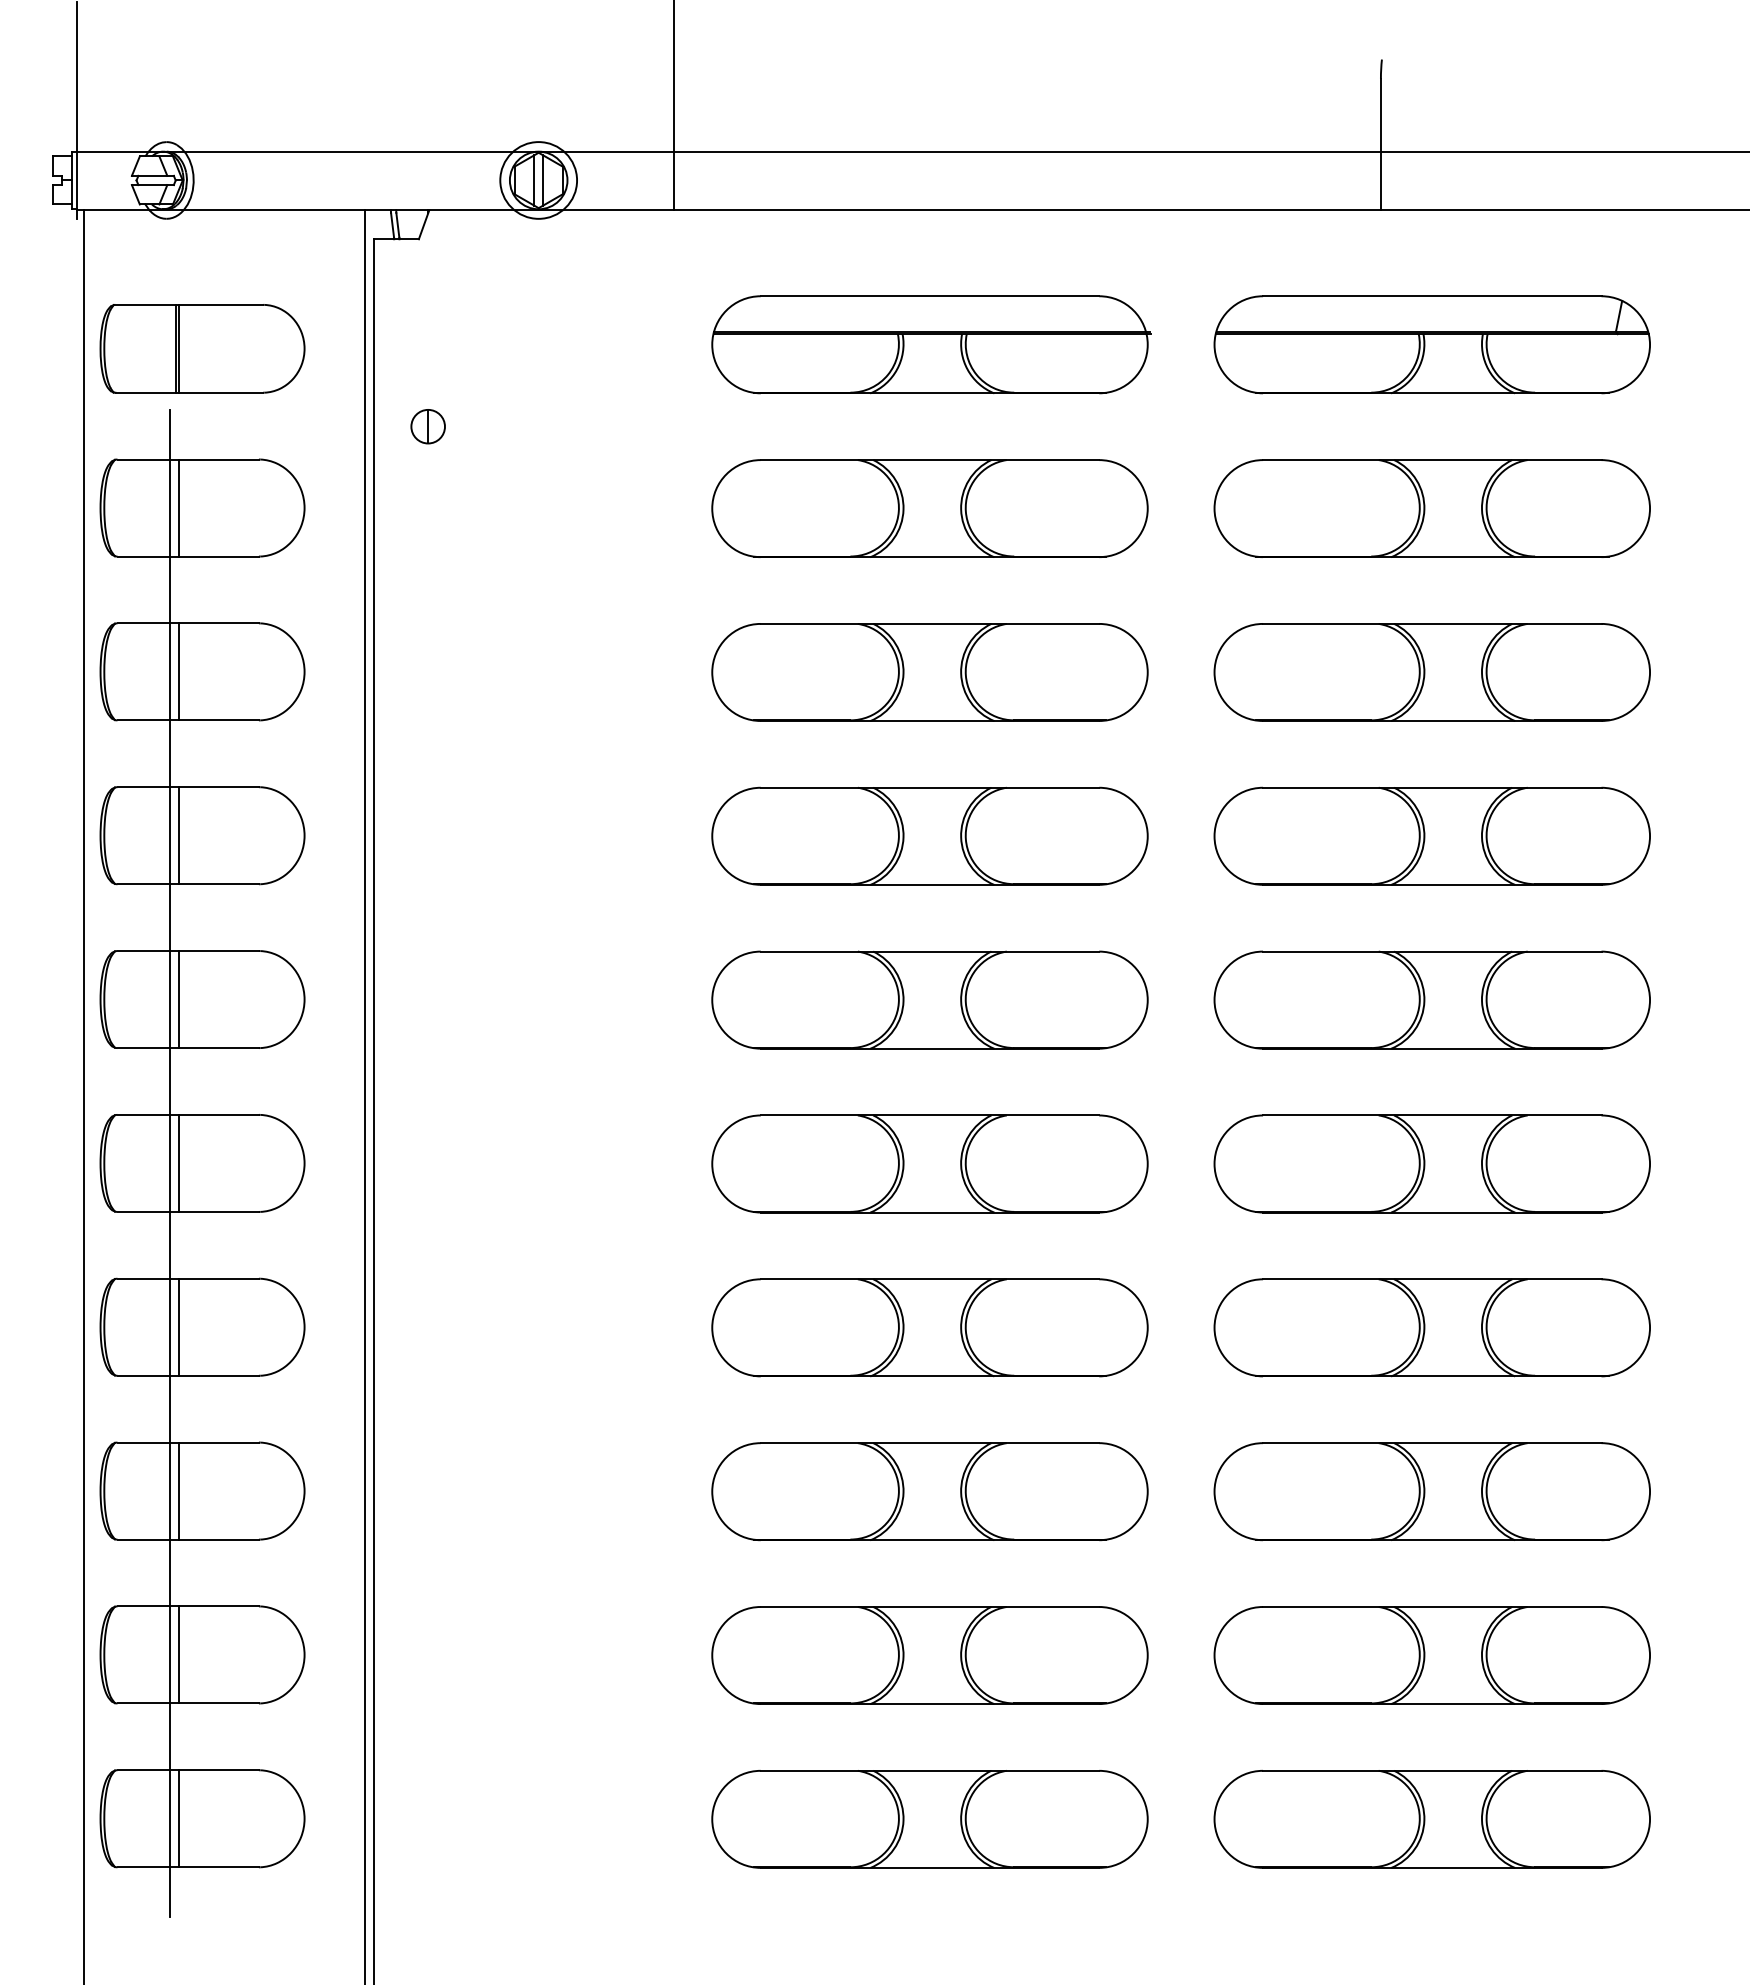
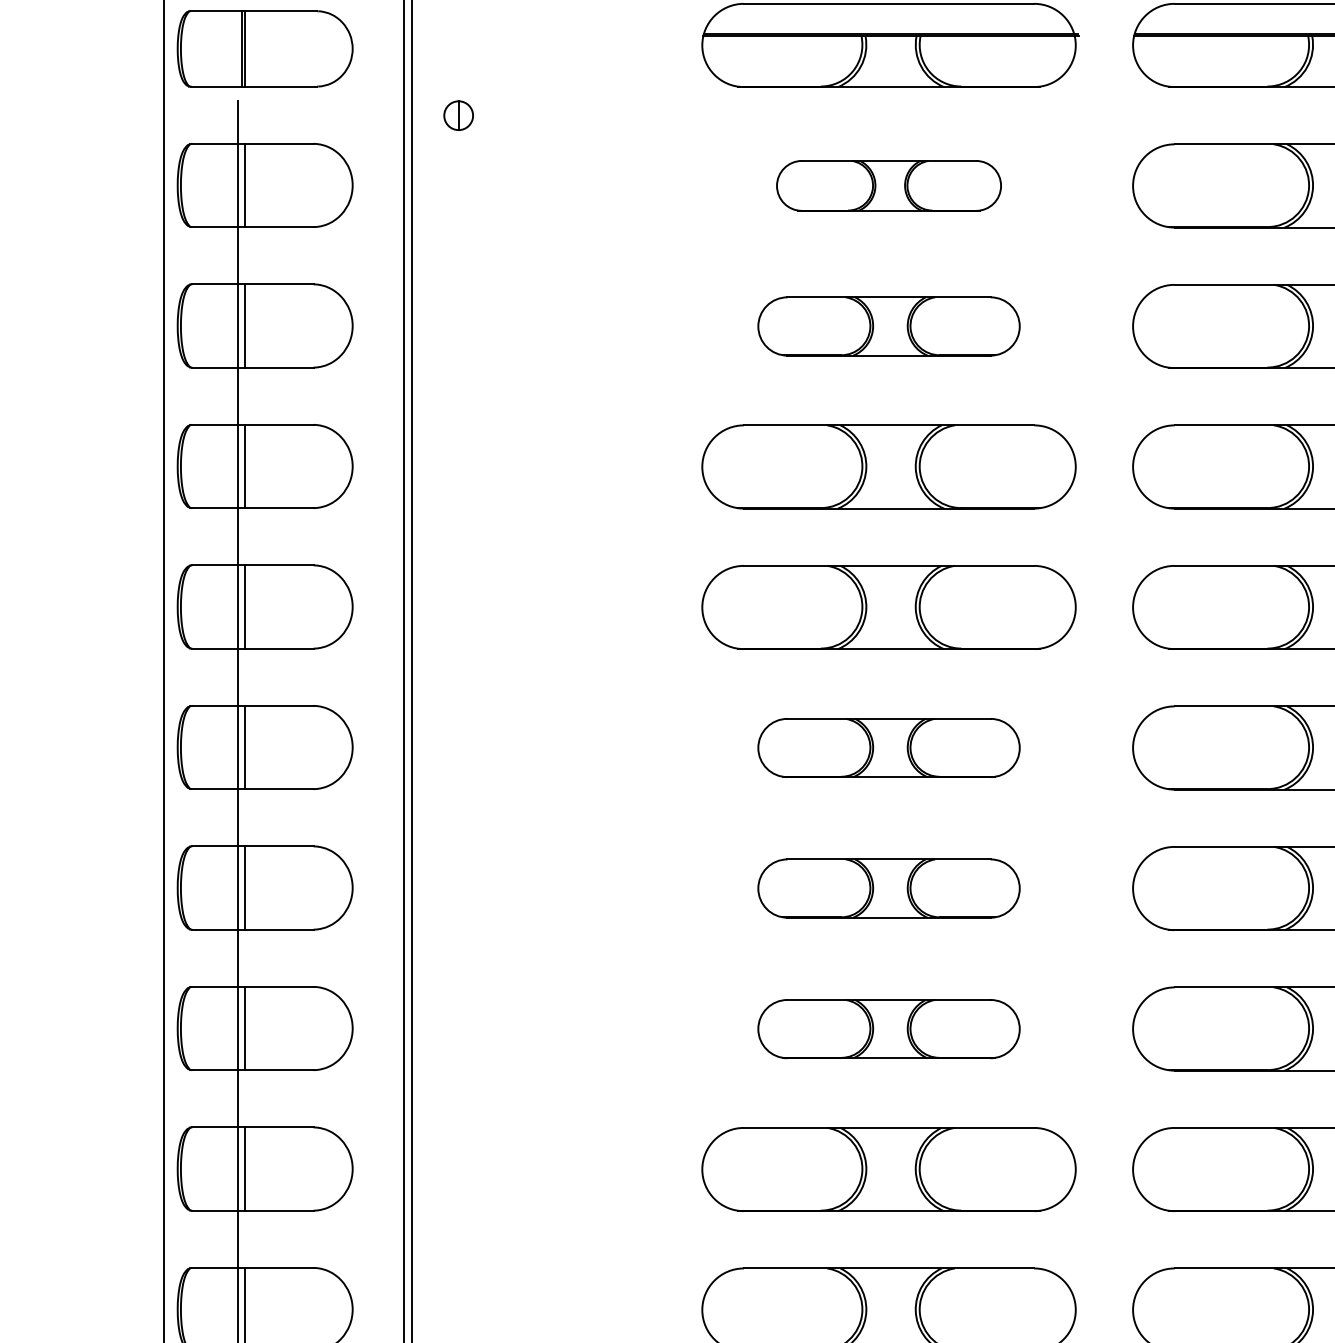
part: (929, 508) -> (888, 185), size x0.6
part: (929, 672) -> (888, 326), size x0.7
part: (929, 1163) -> (888, 747), size x0.7
part: (929, 1327) -> (888, 888), size x0.7
part: (929, 1491) -> (888, 1028), size x0.7

